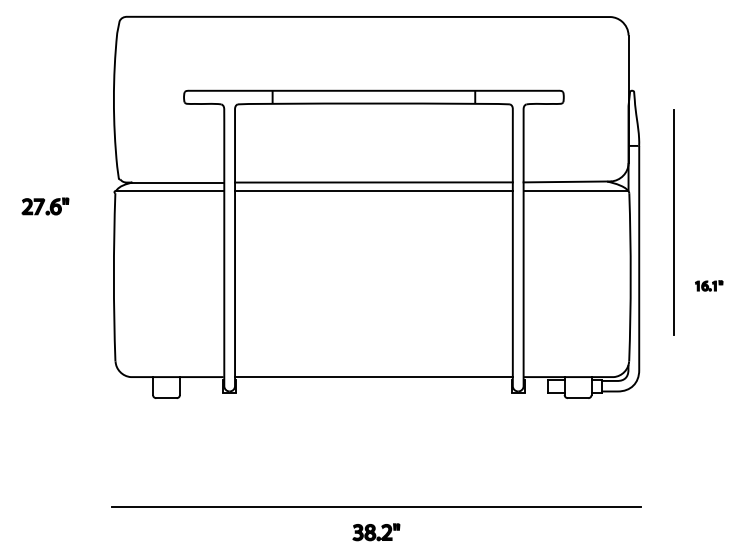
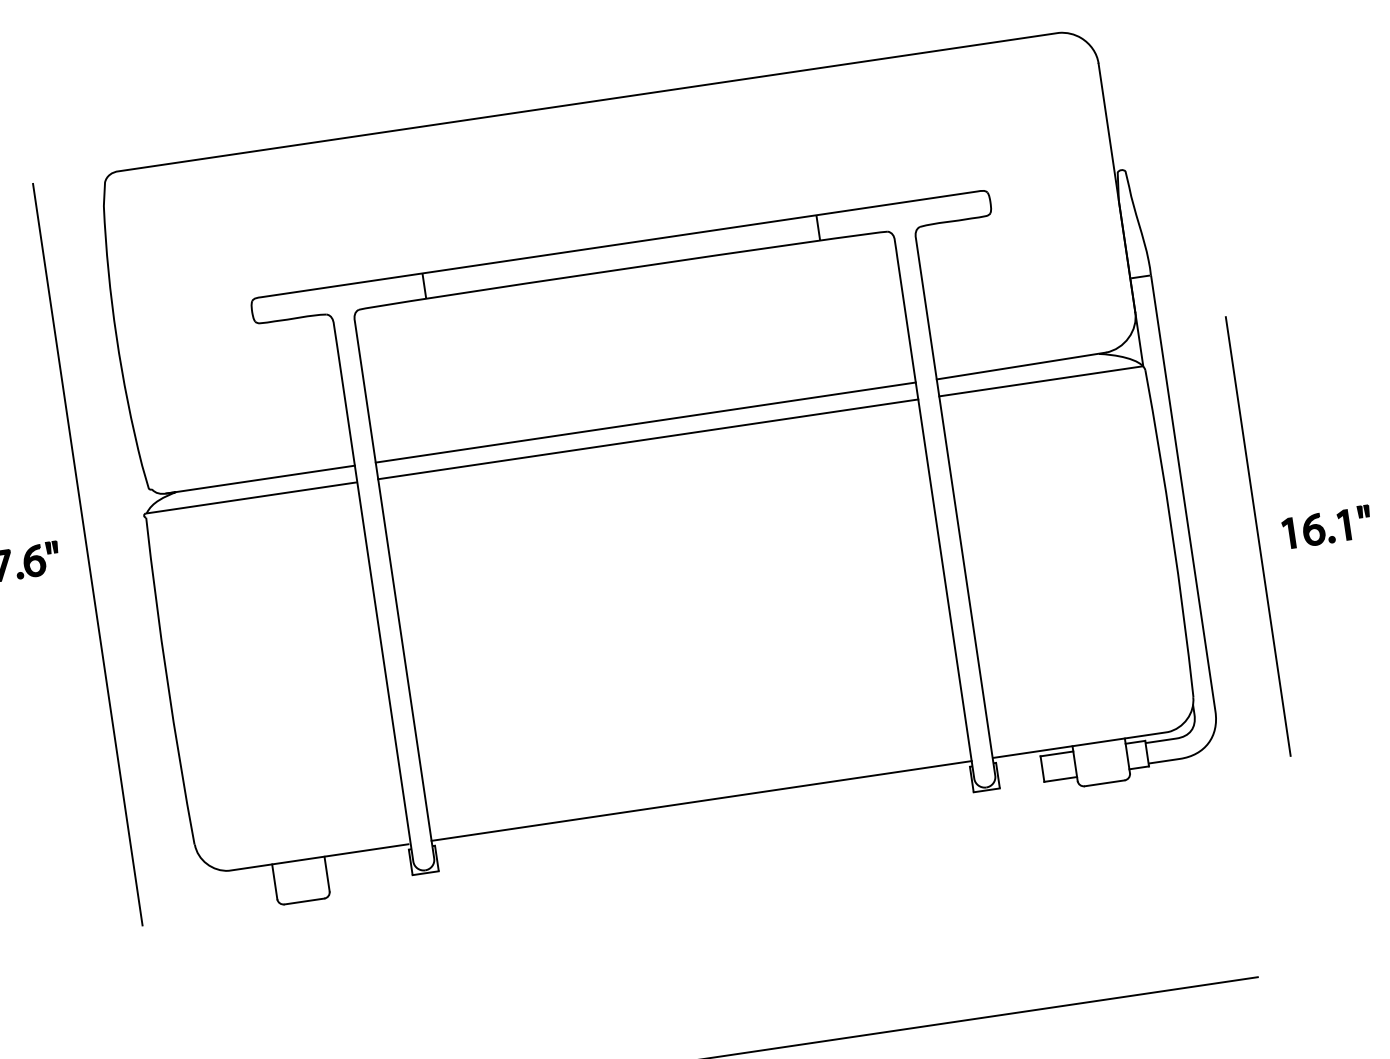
line: (83, 207) -> (88, 554), added
line: (673, 222) -> (1257, 536), moved
part: (709, 285) -> (1327, 526), size x1.67

